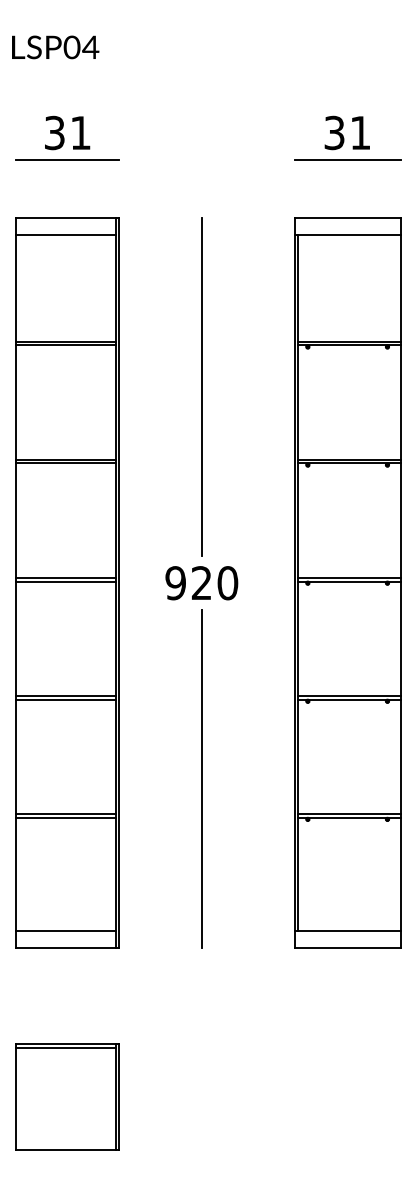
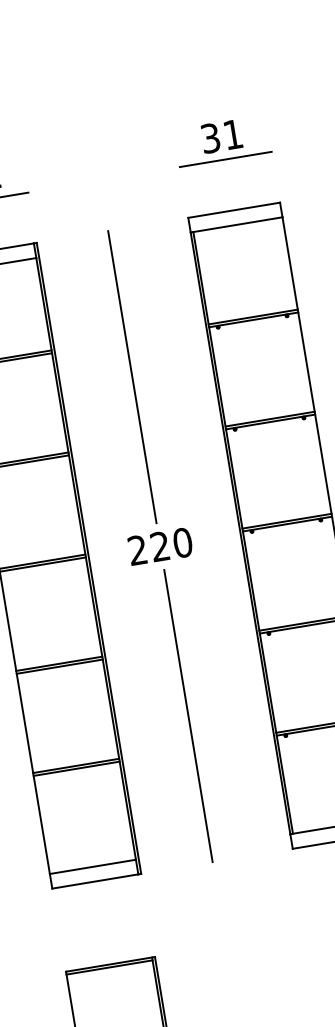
text: (175, 583) -> (137, 550), 920 -> 220

